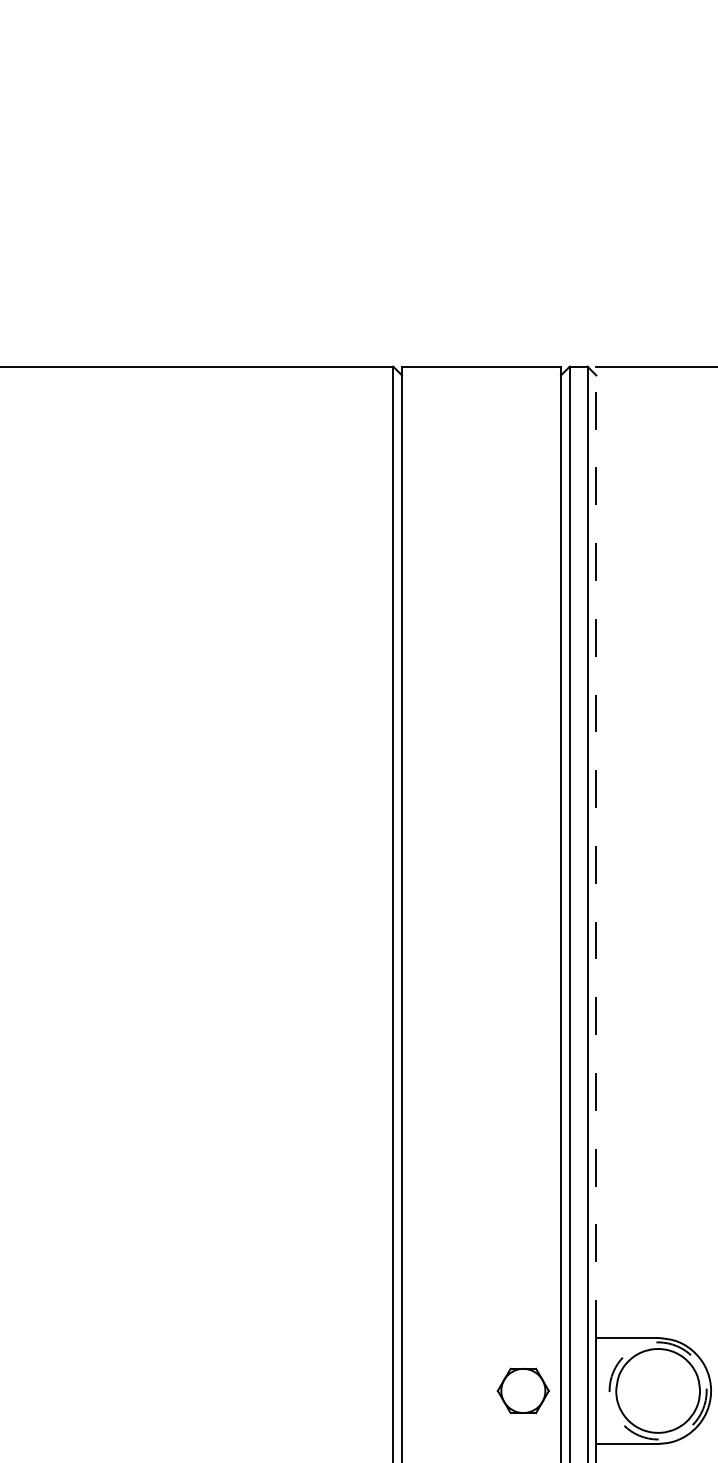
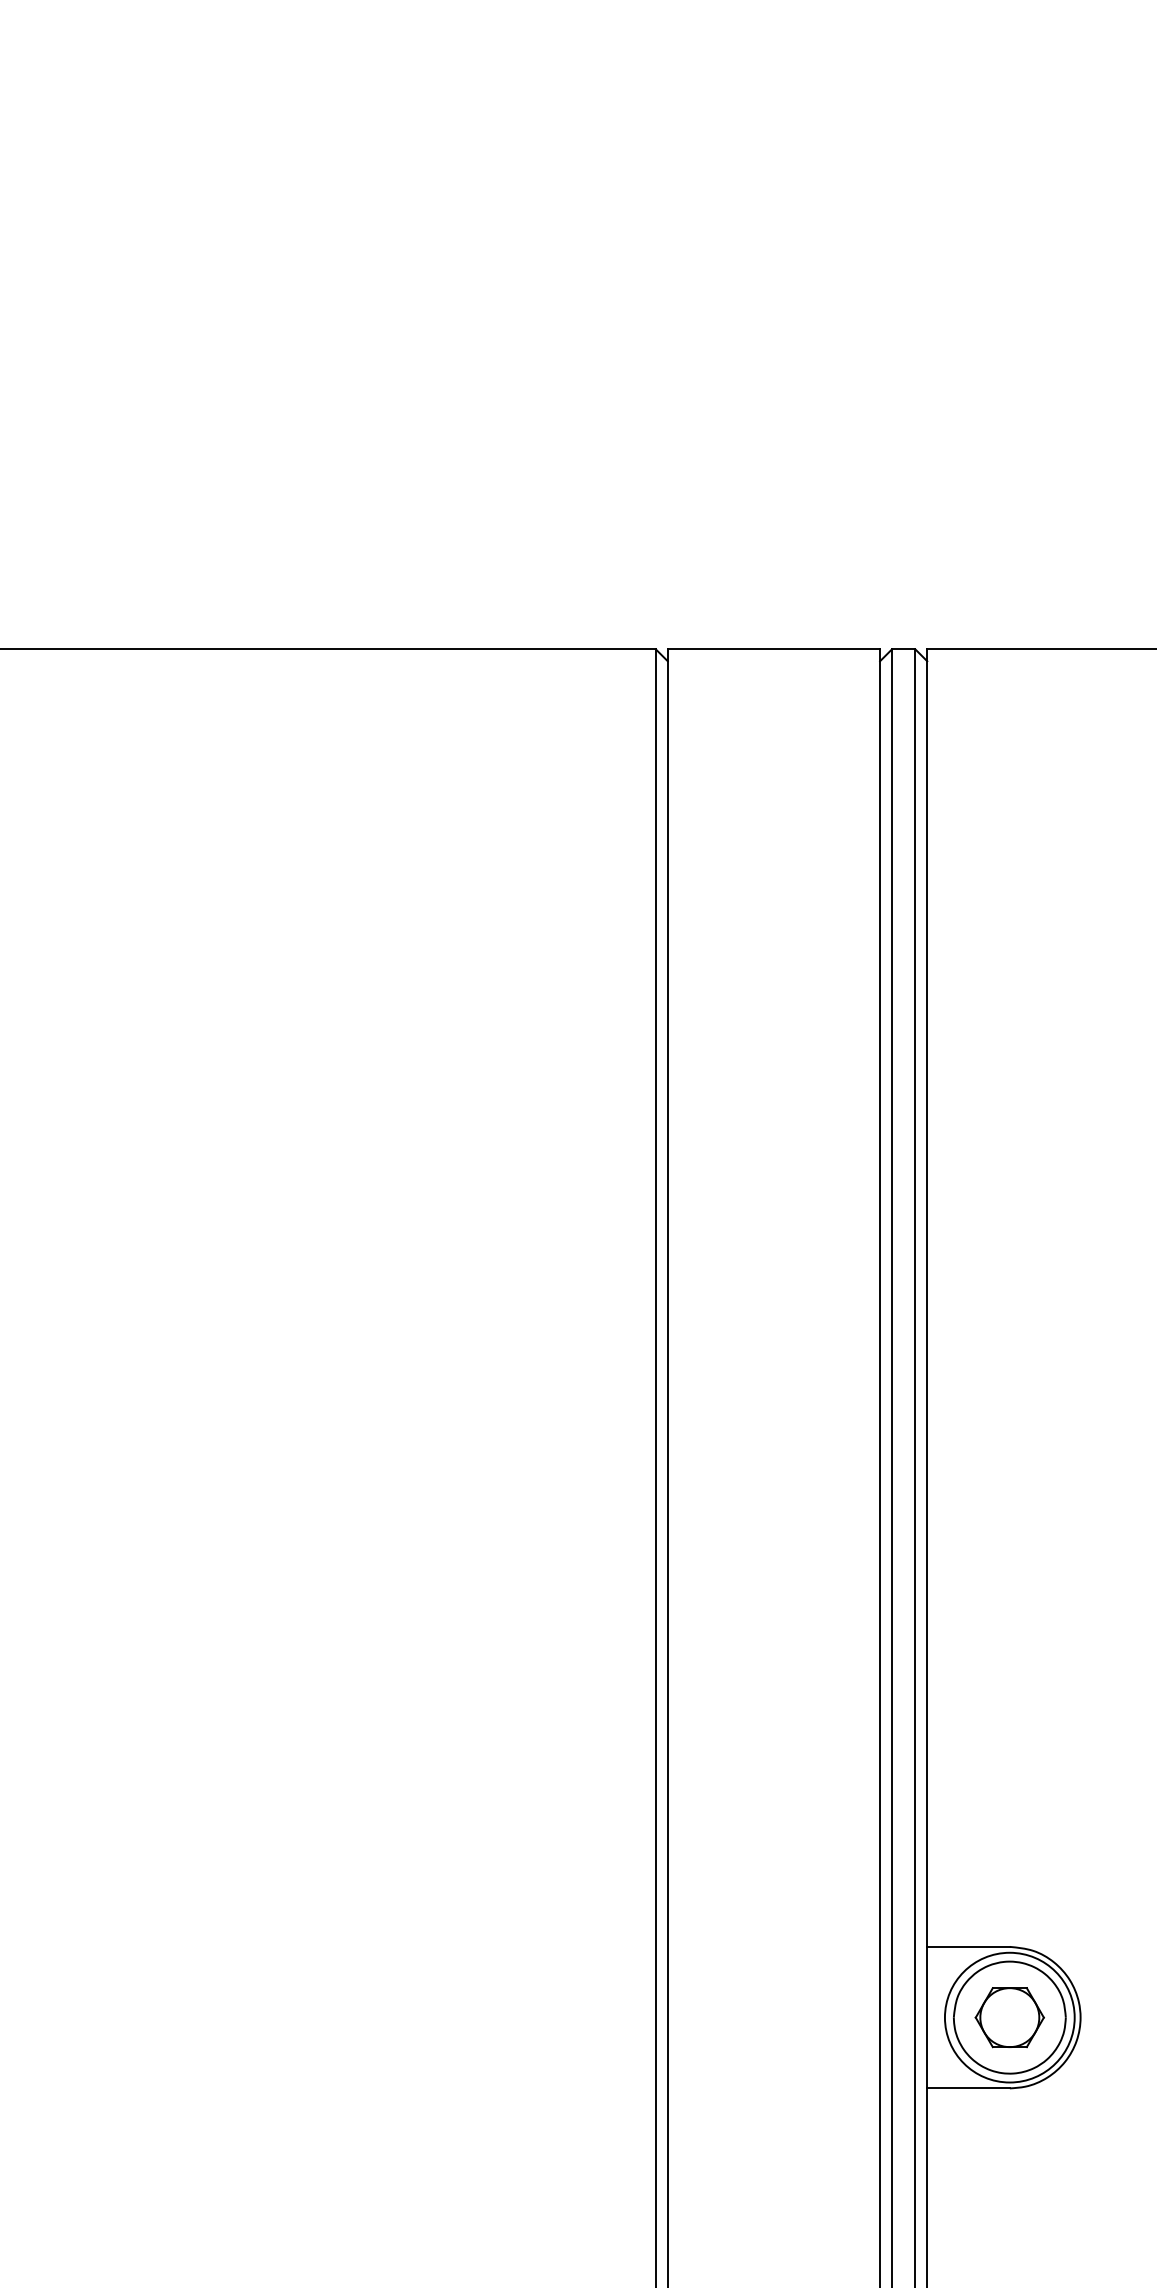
line: (596, 852) -> (927, 1298), dashed -> solid
part: (523, 1390) -> (1009, 2017), moved
circle: (657, 1390) -> (1009, 2017), dashed -> solid

